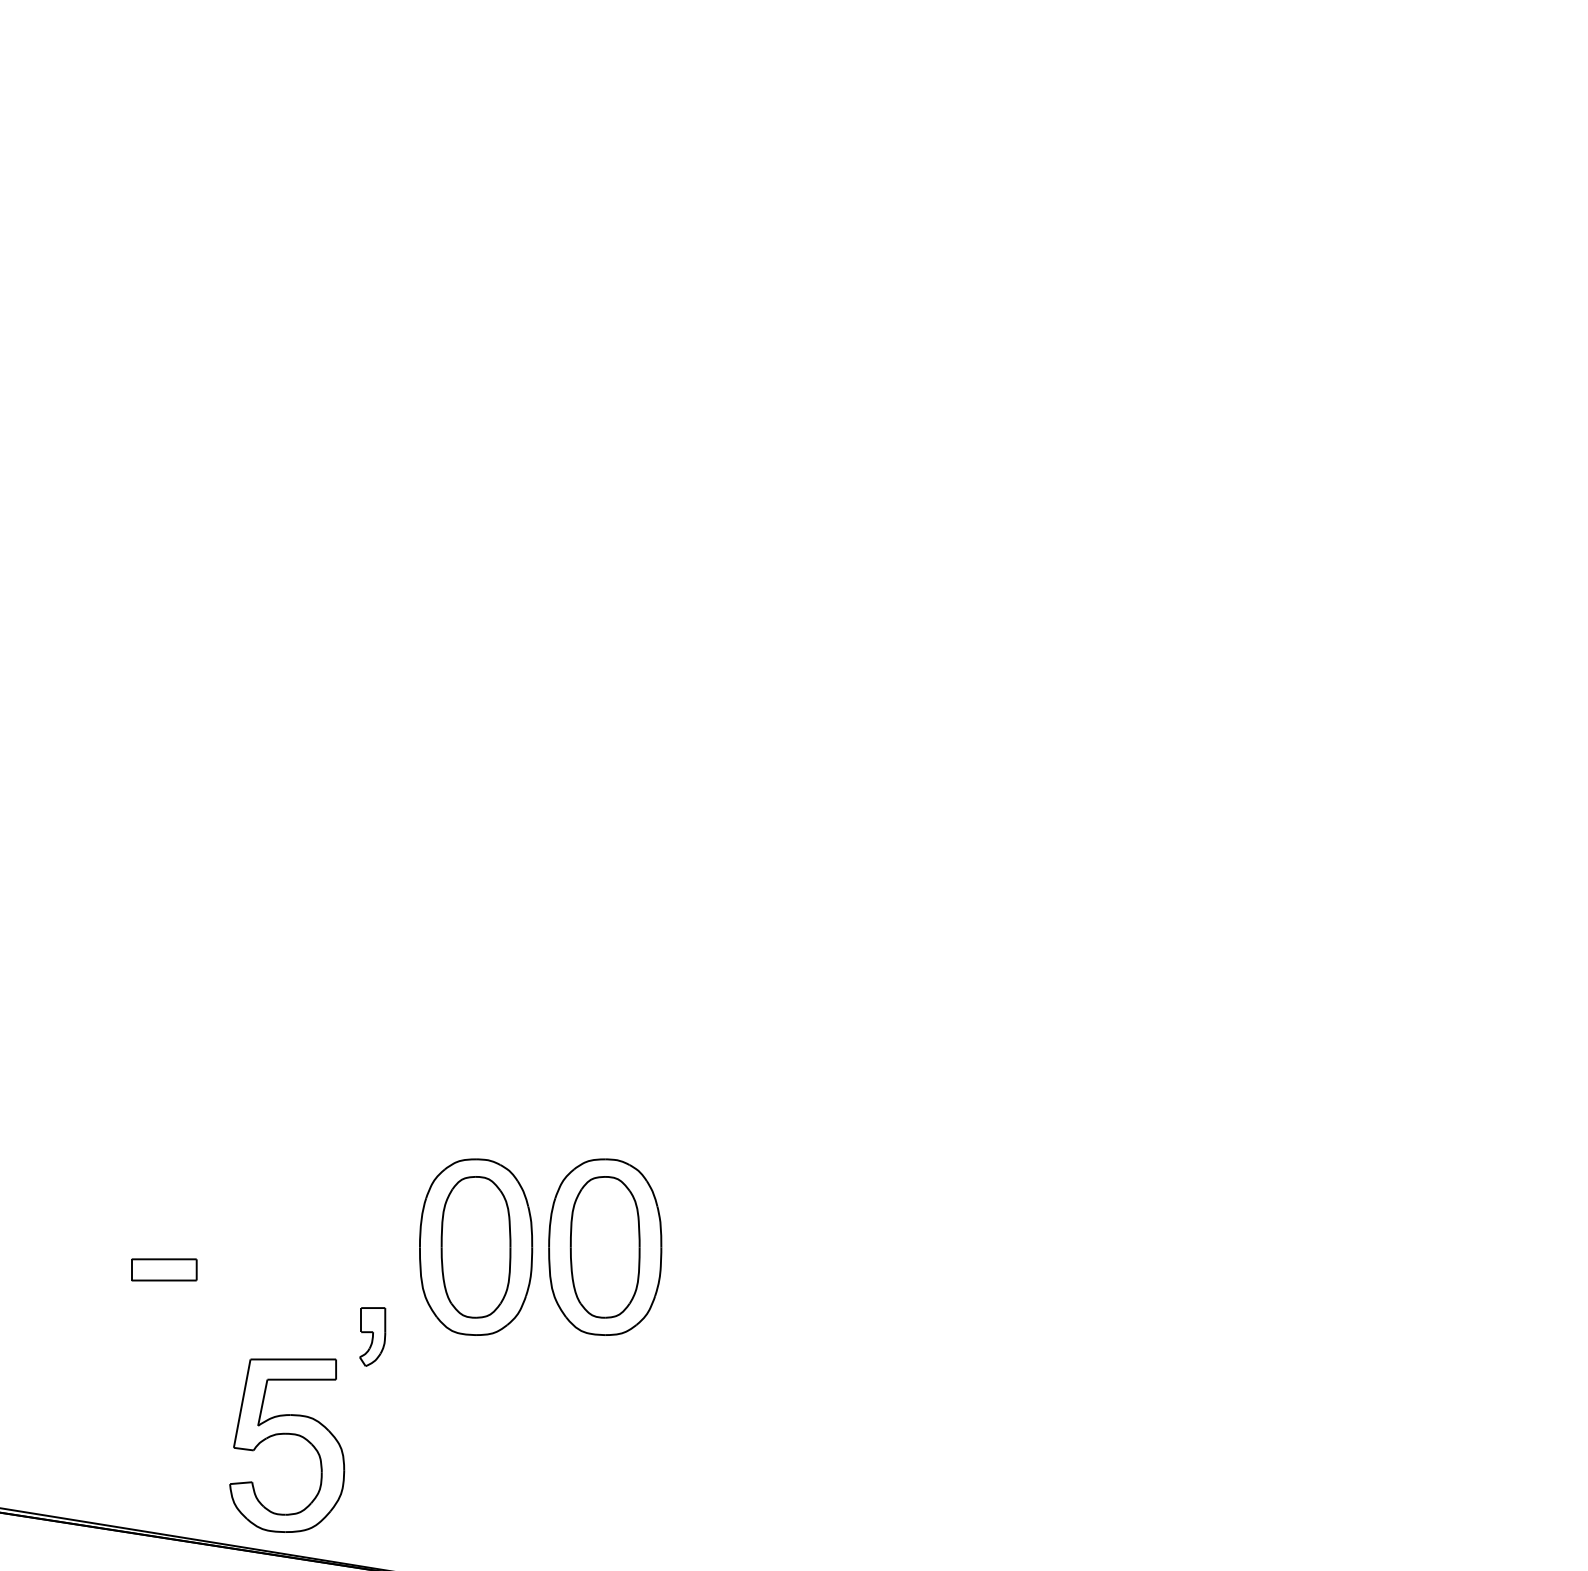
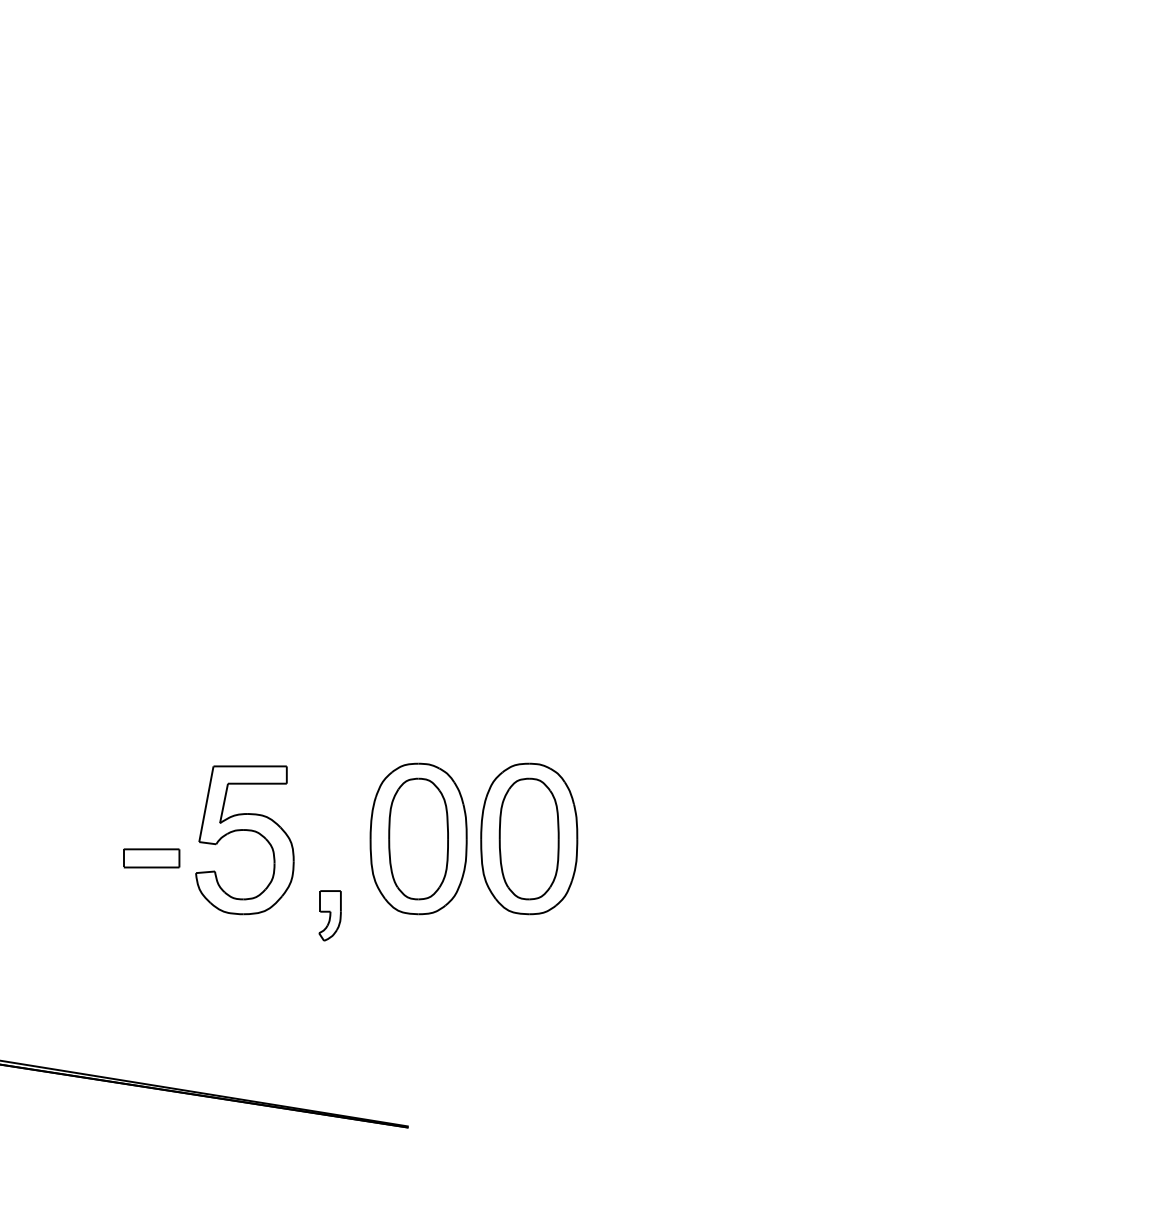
part: (287, 1434) -> (245, 830), moved

